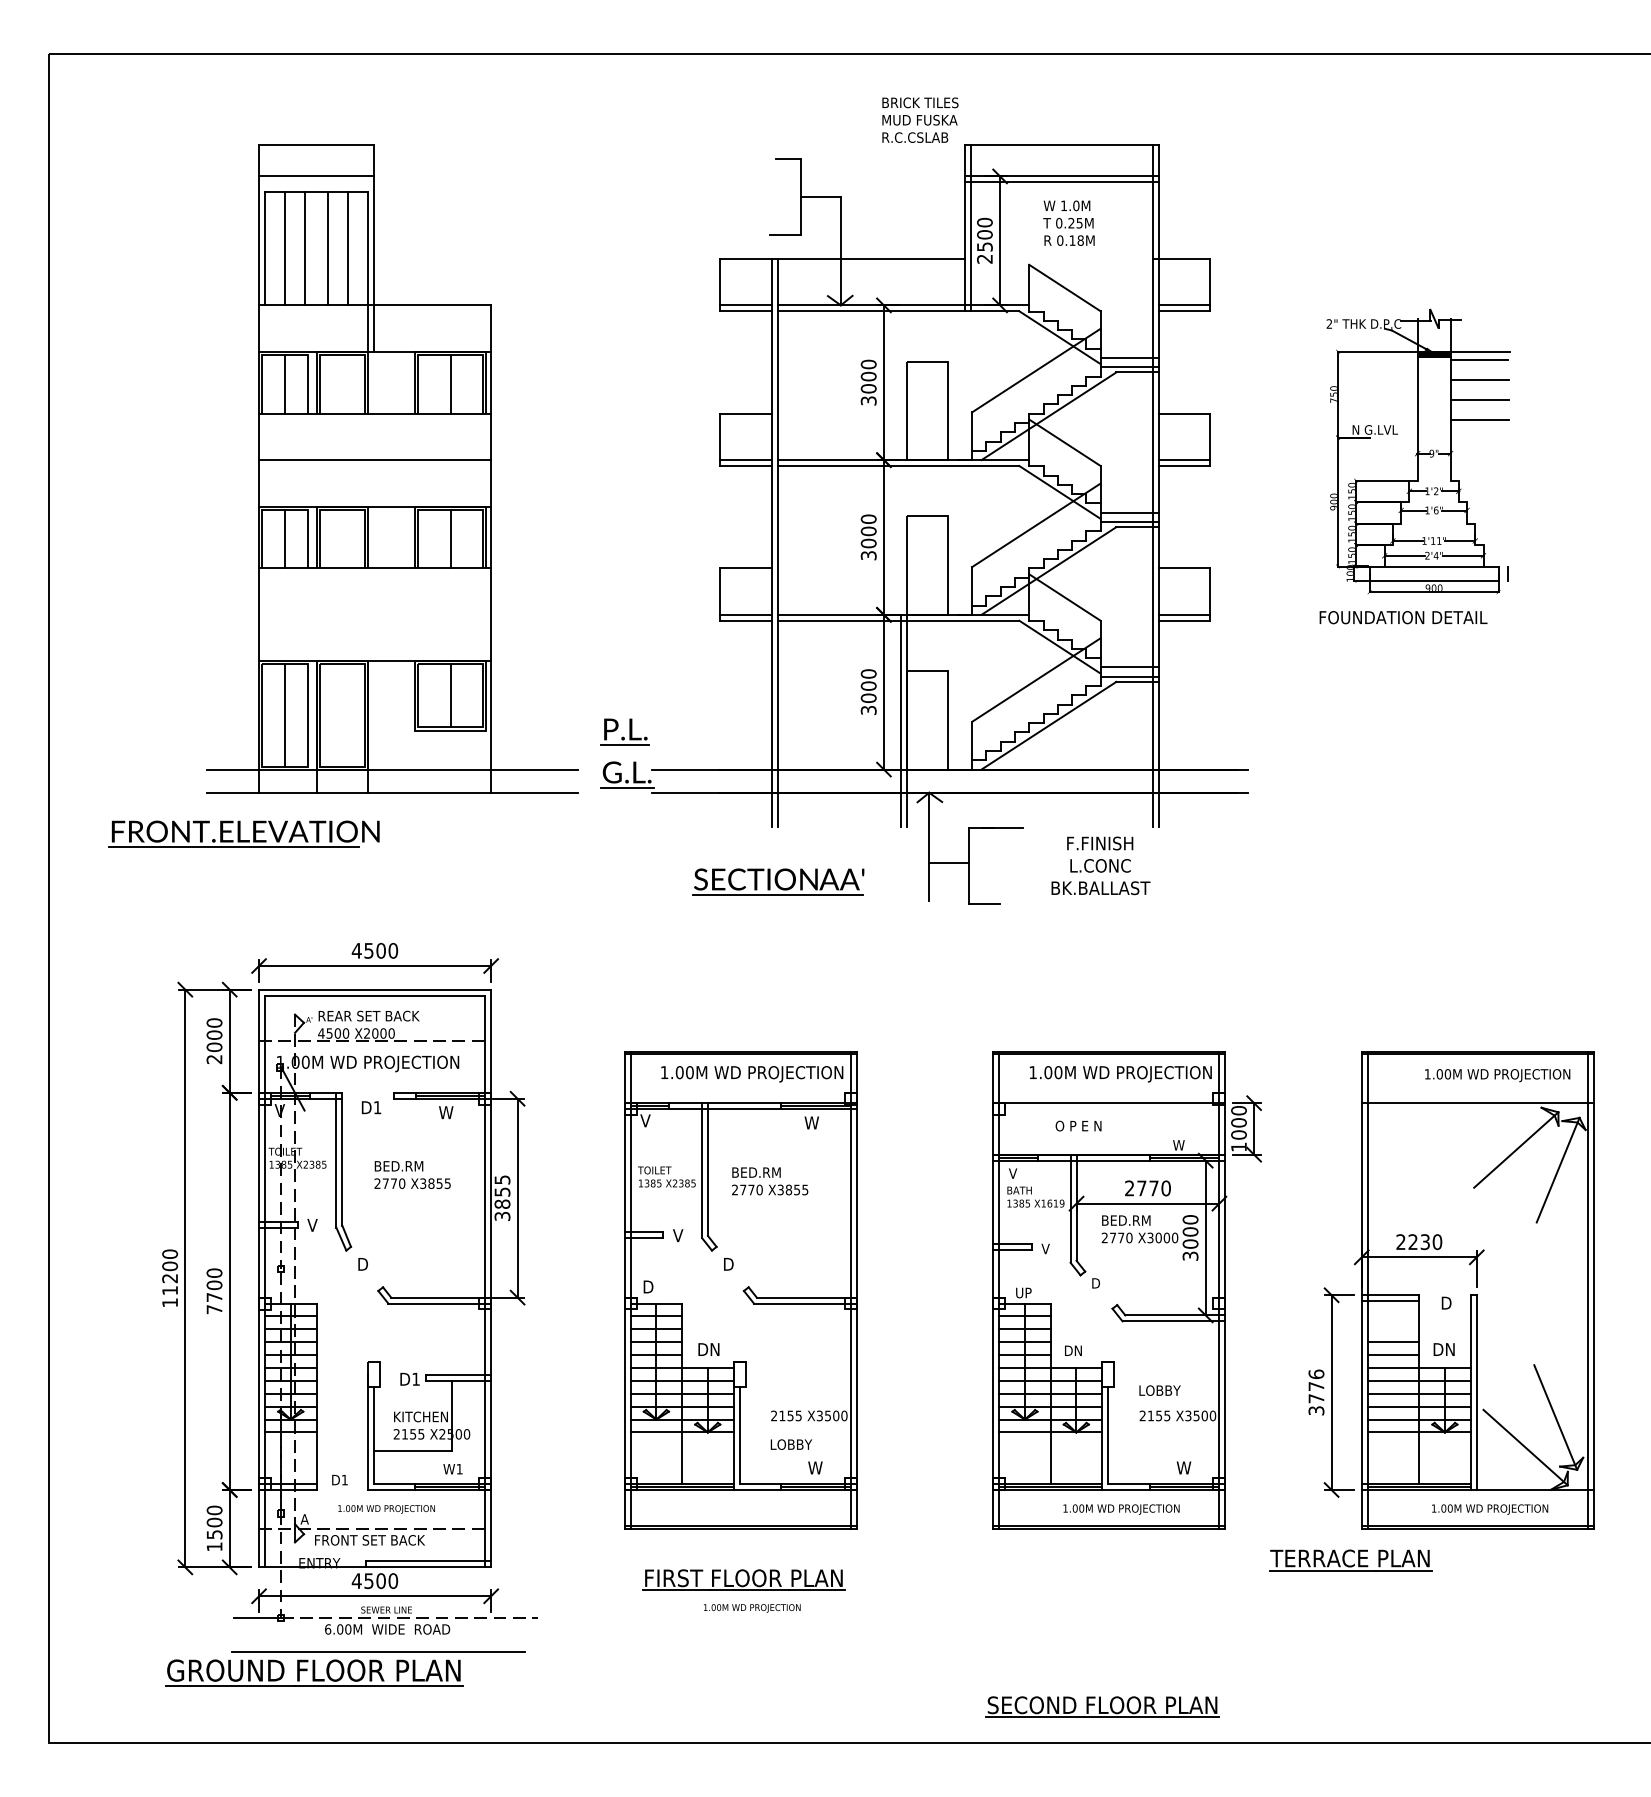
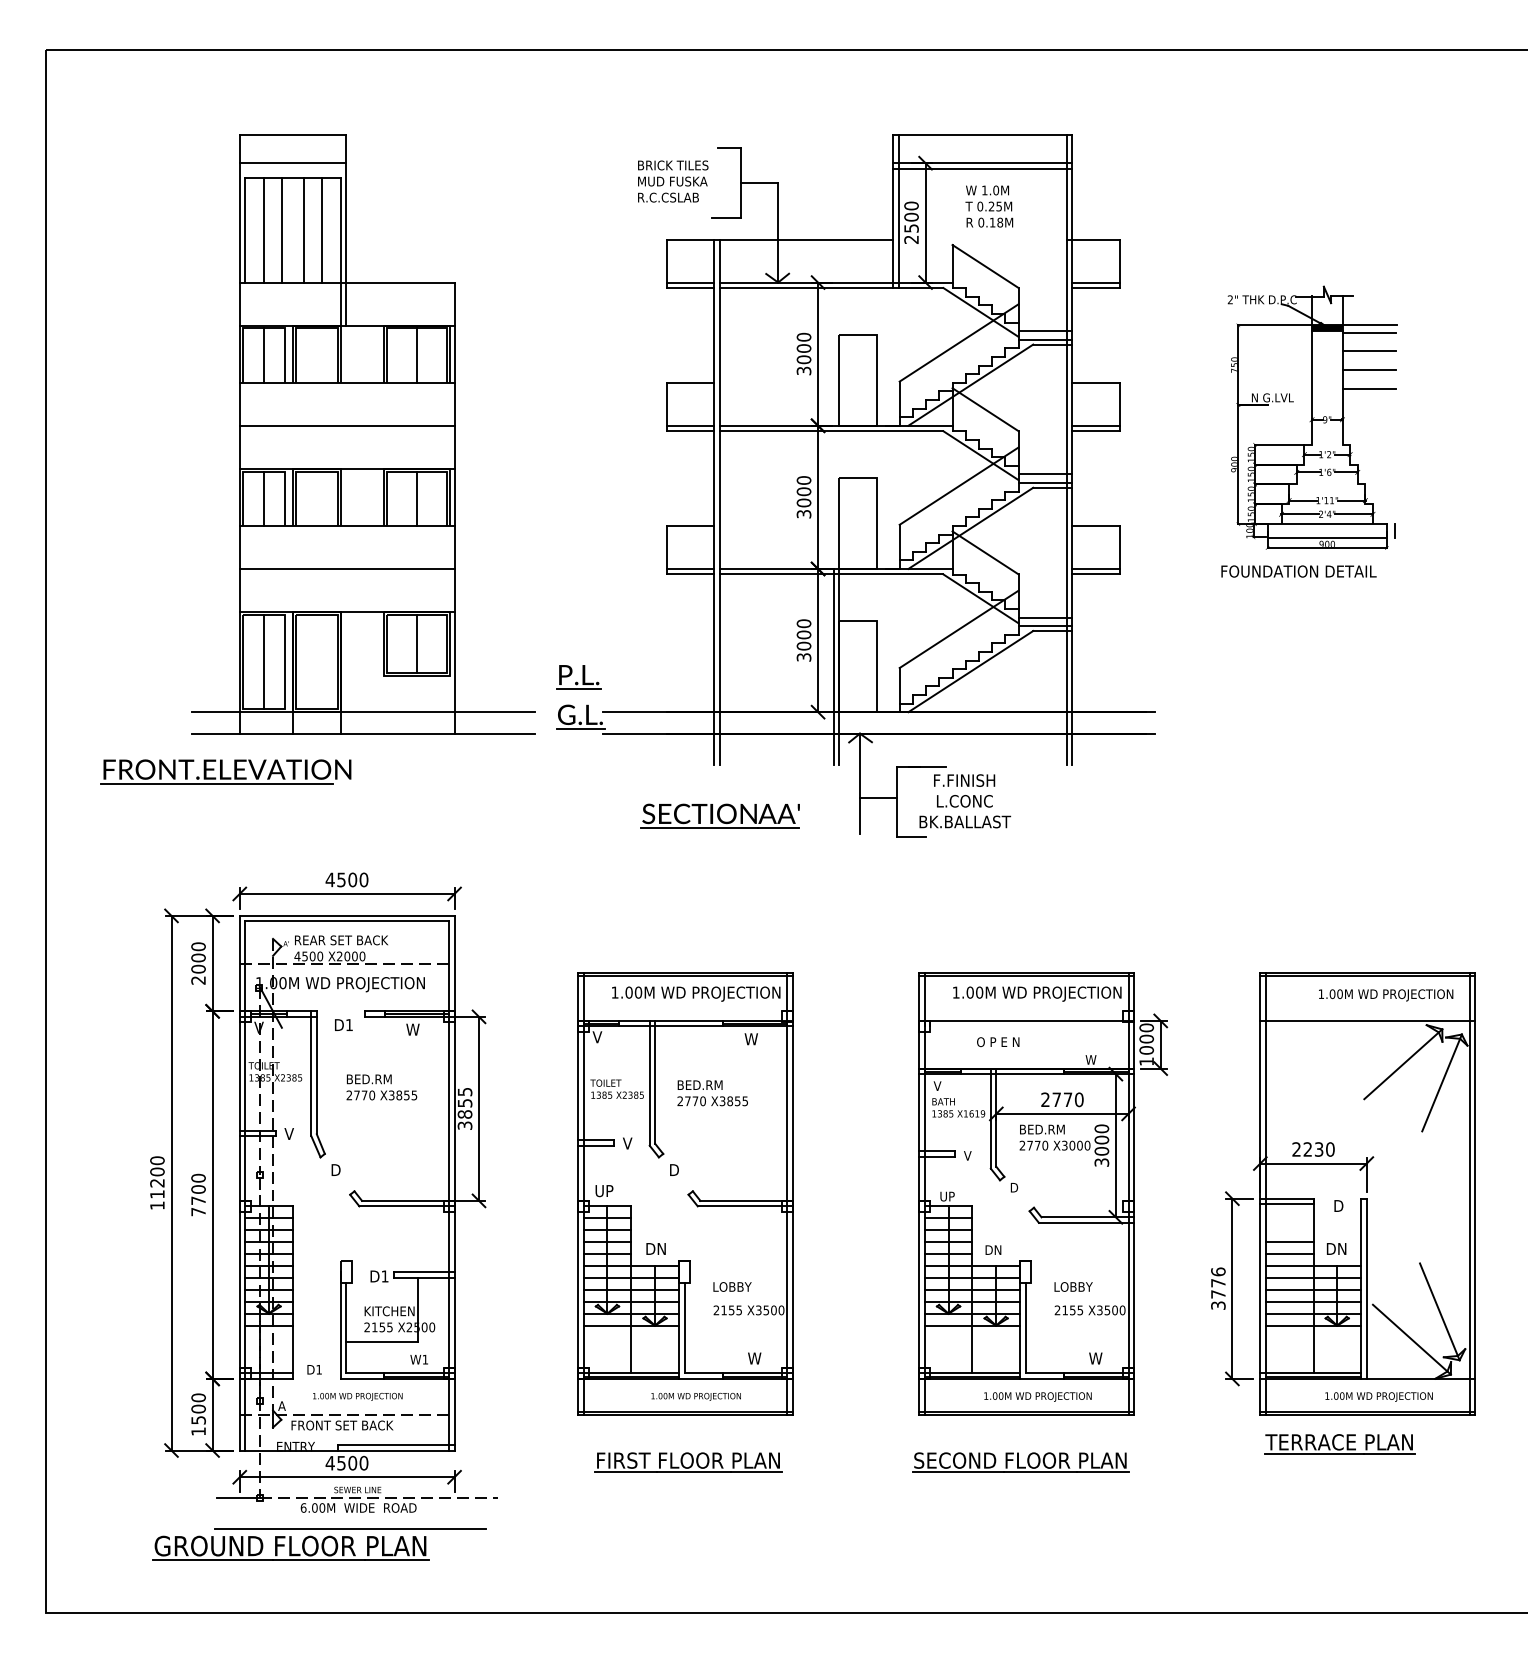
text: (920, 119) -> (673, 180), moved
line: (375, 614) -> (347, 568), added
text: (1100, 865) -> (964, 800), moved
text: (652, 1286) -> (603, 1190), D -> UP
text: (791, 1444) -> (732, 1286), moved
part: (1350, 1560) -> (1339, 1444), moved
text: (752, 1608) -> (696, 1396), moved
part: (1102, 1706) -> (1020, 1461), moved

